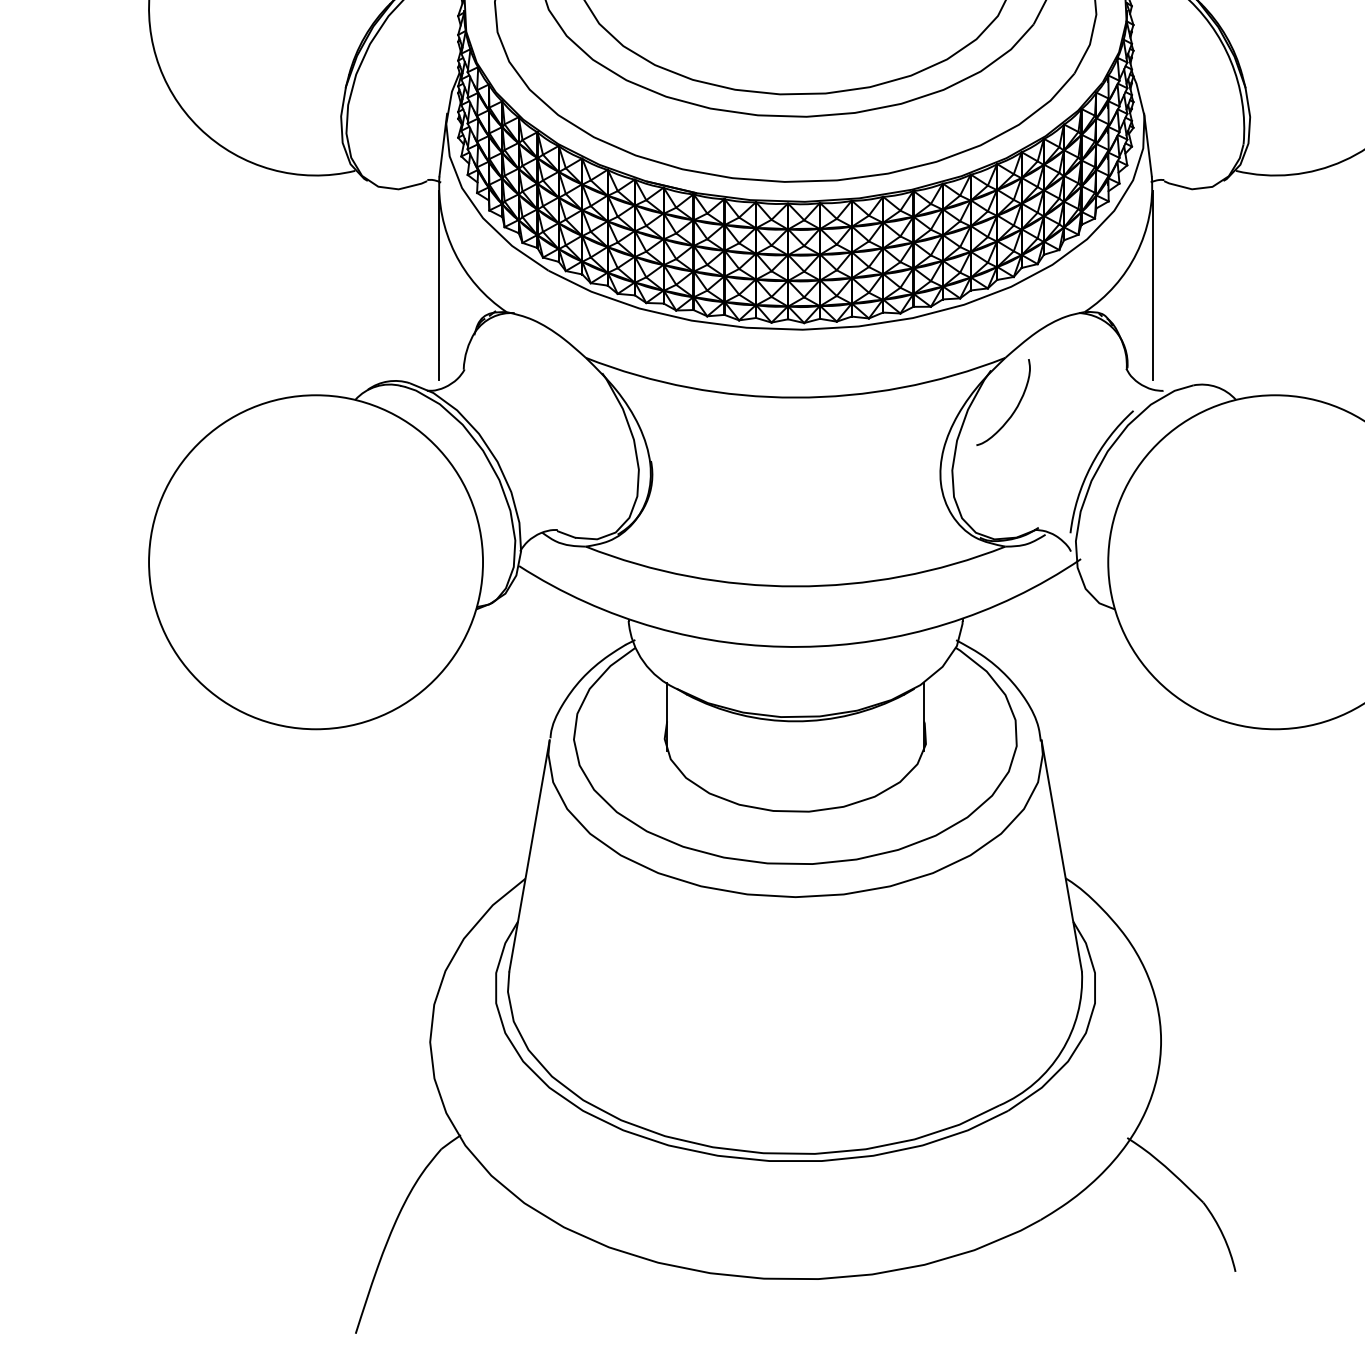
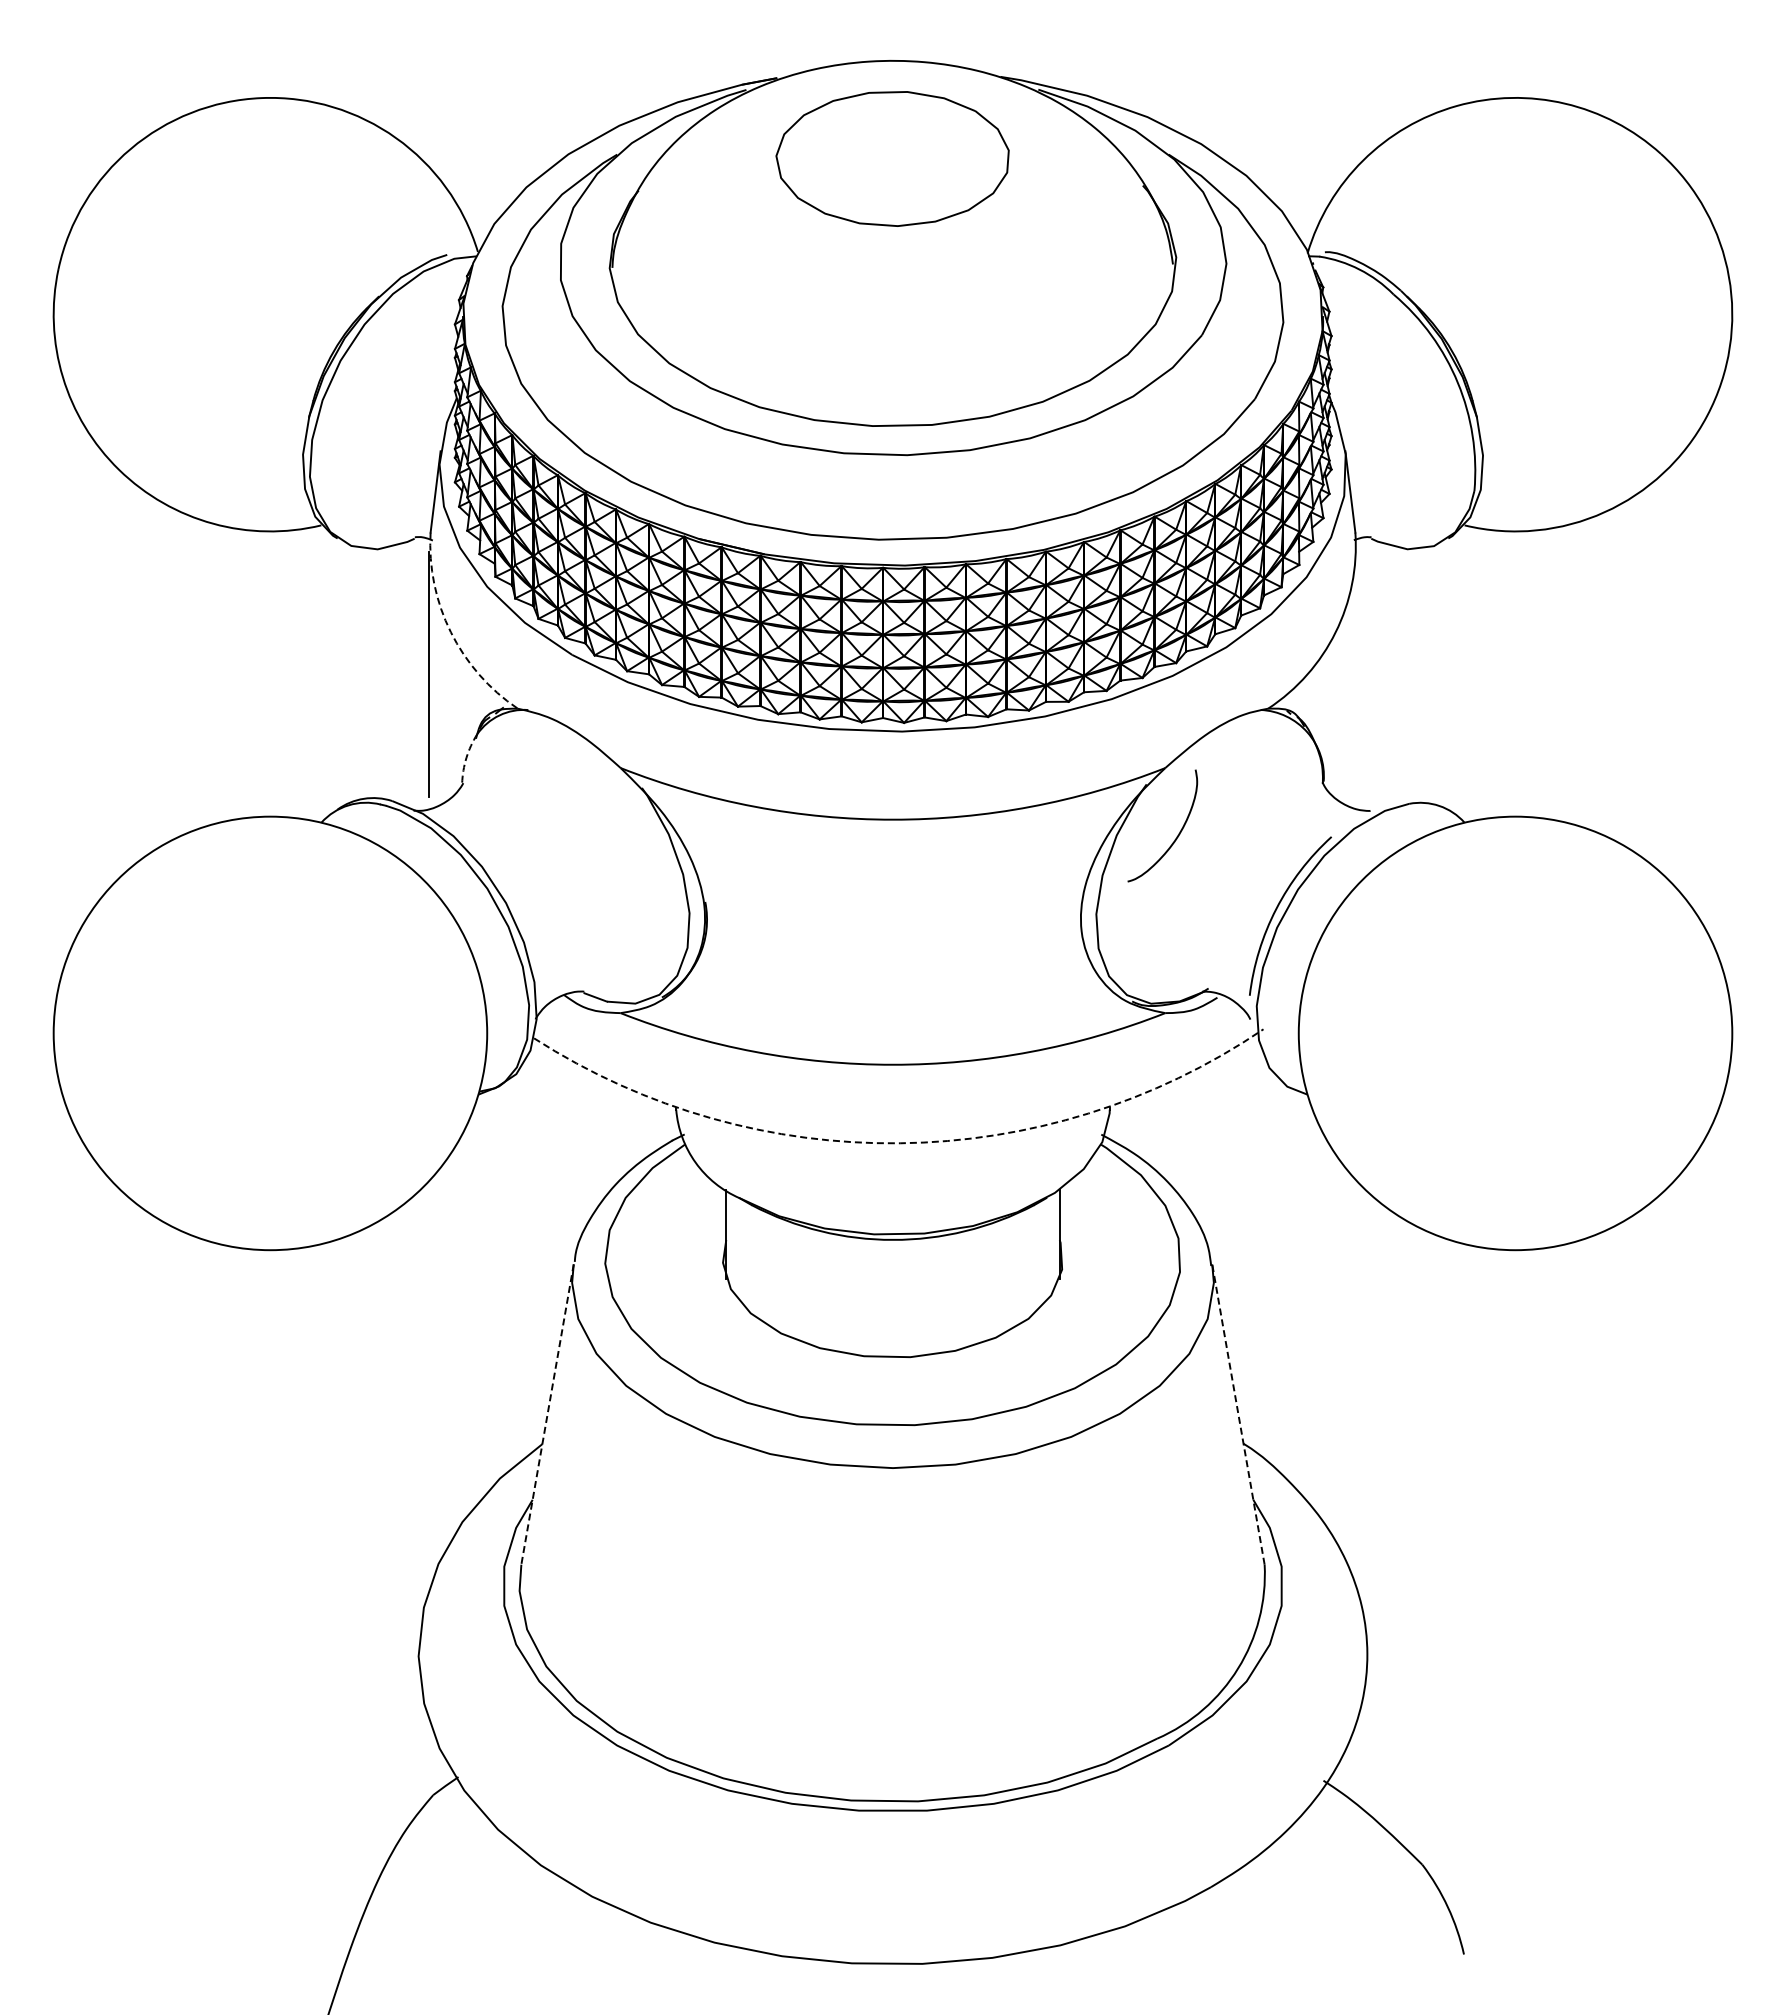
arc: (454, 253) -> (450, 632), solid -> dashed
line: (1152, 284) -> (1356, 673), removed
arc: (467, 349) -> (466, 757), solid -> dashed
arc: (801, 647) -> (900, 1143), solid -> dashed
line: (529, 855) -> (547, 1414), solid -> dashed
line: (1061, 855) -> (1238, 1414), solid -> dashed

